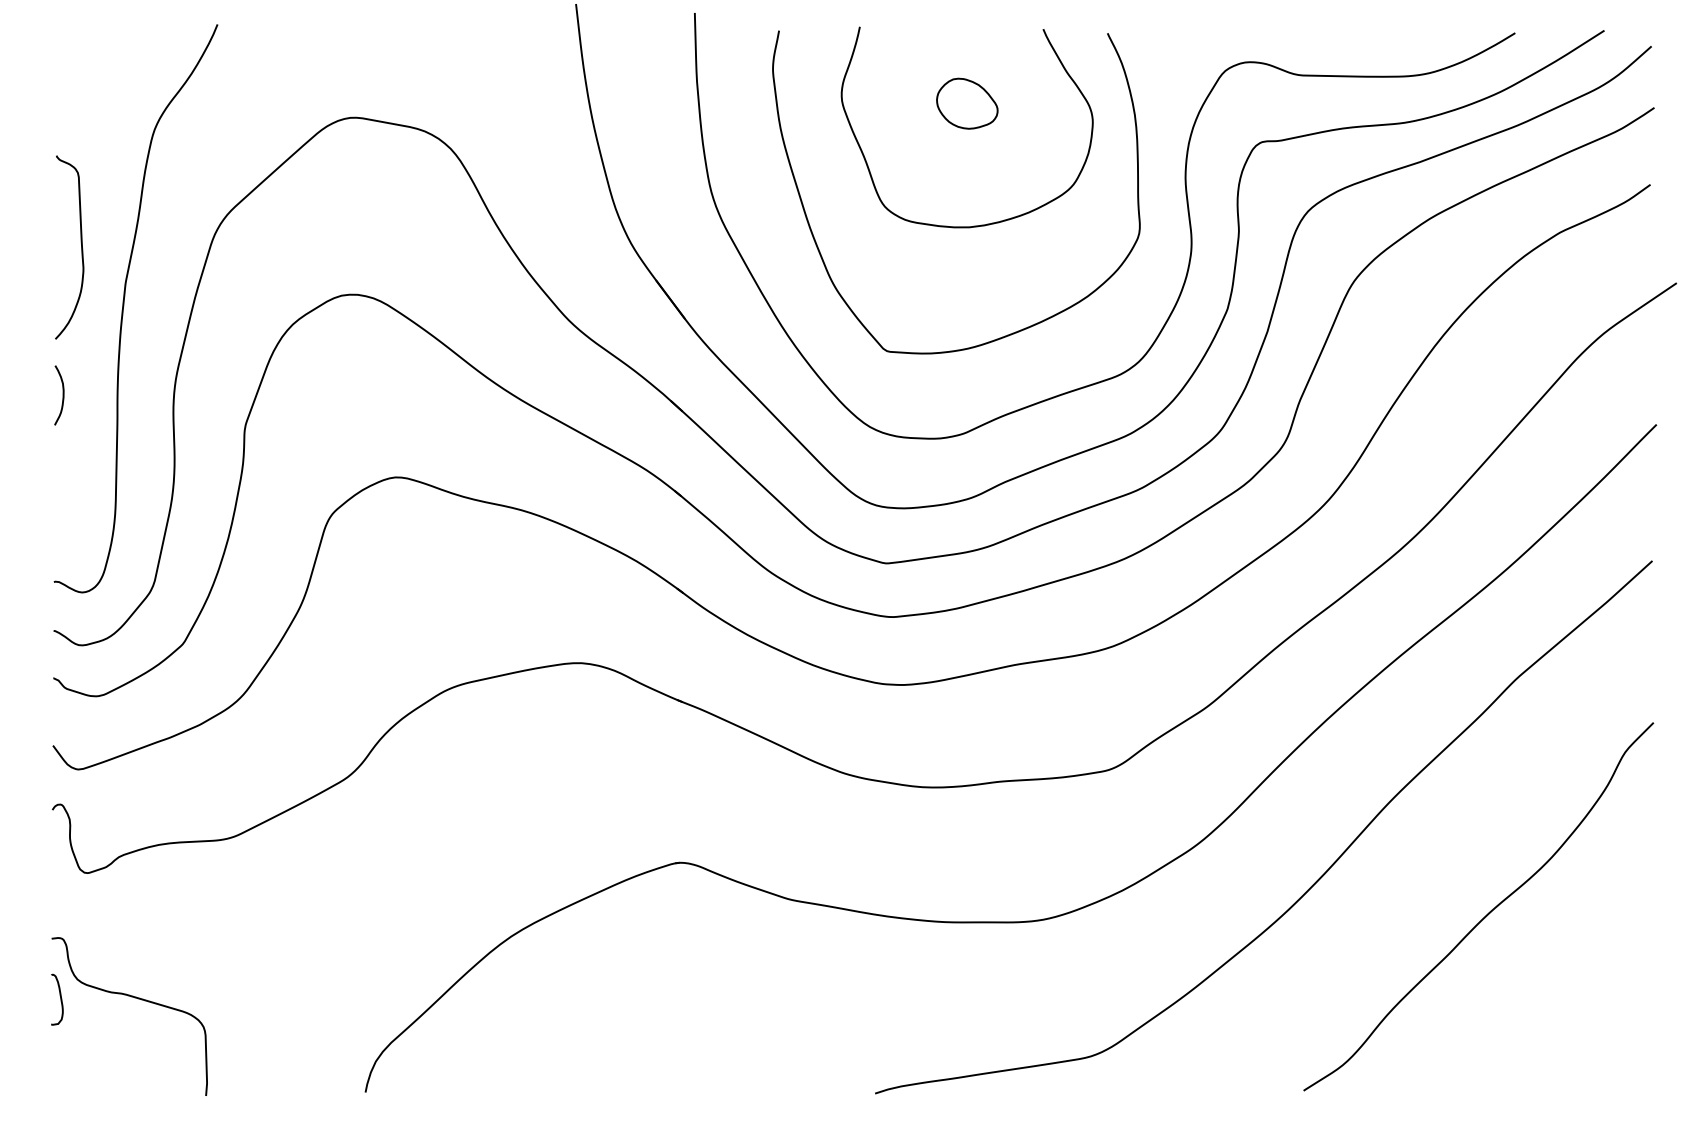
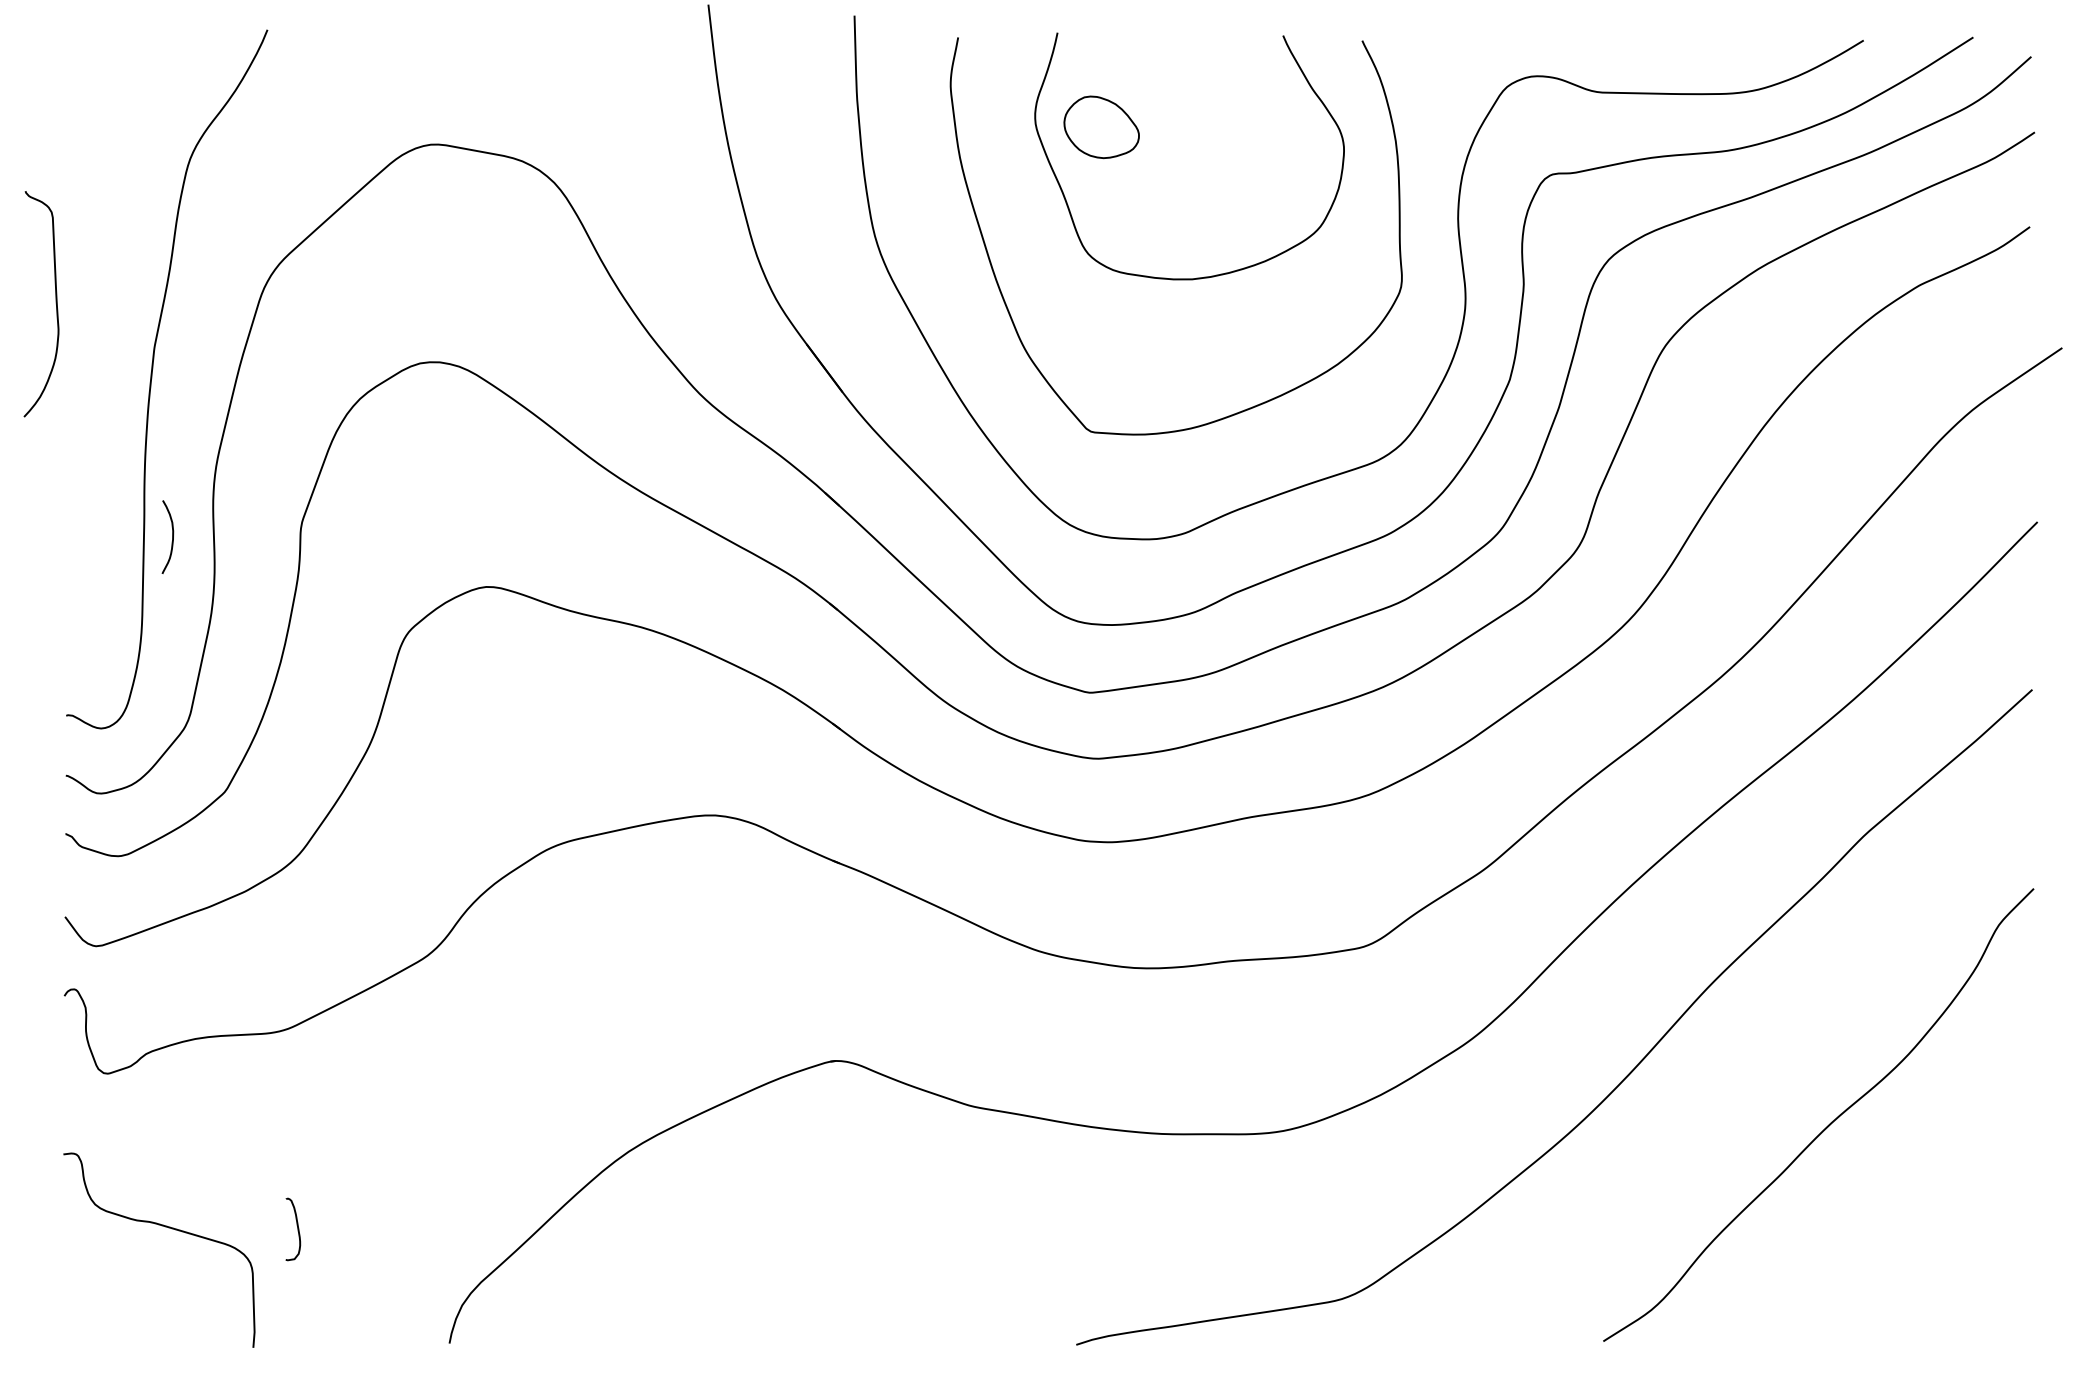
part: (967, 103) -> (1101, 127), moved
curve: (80, 246) -> (55, 303), moved
curve: (63, 394) -> (172, 536), moved
curve: (60, 999) -> (297, 1229), moved

